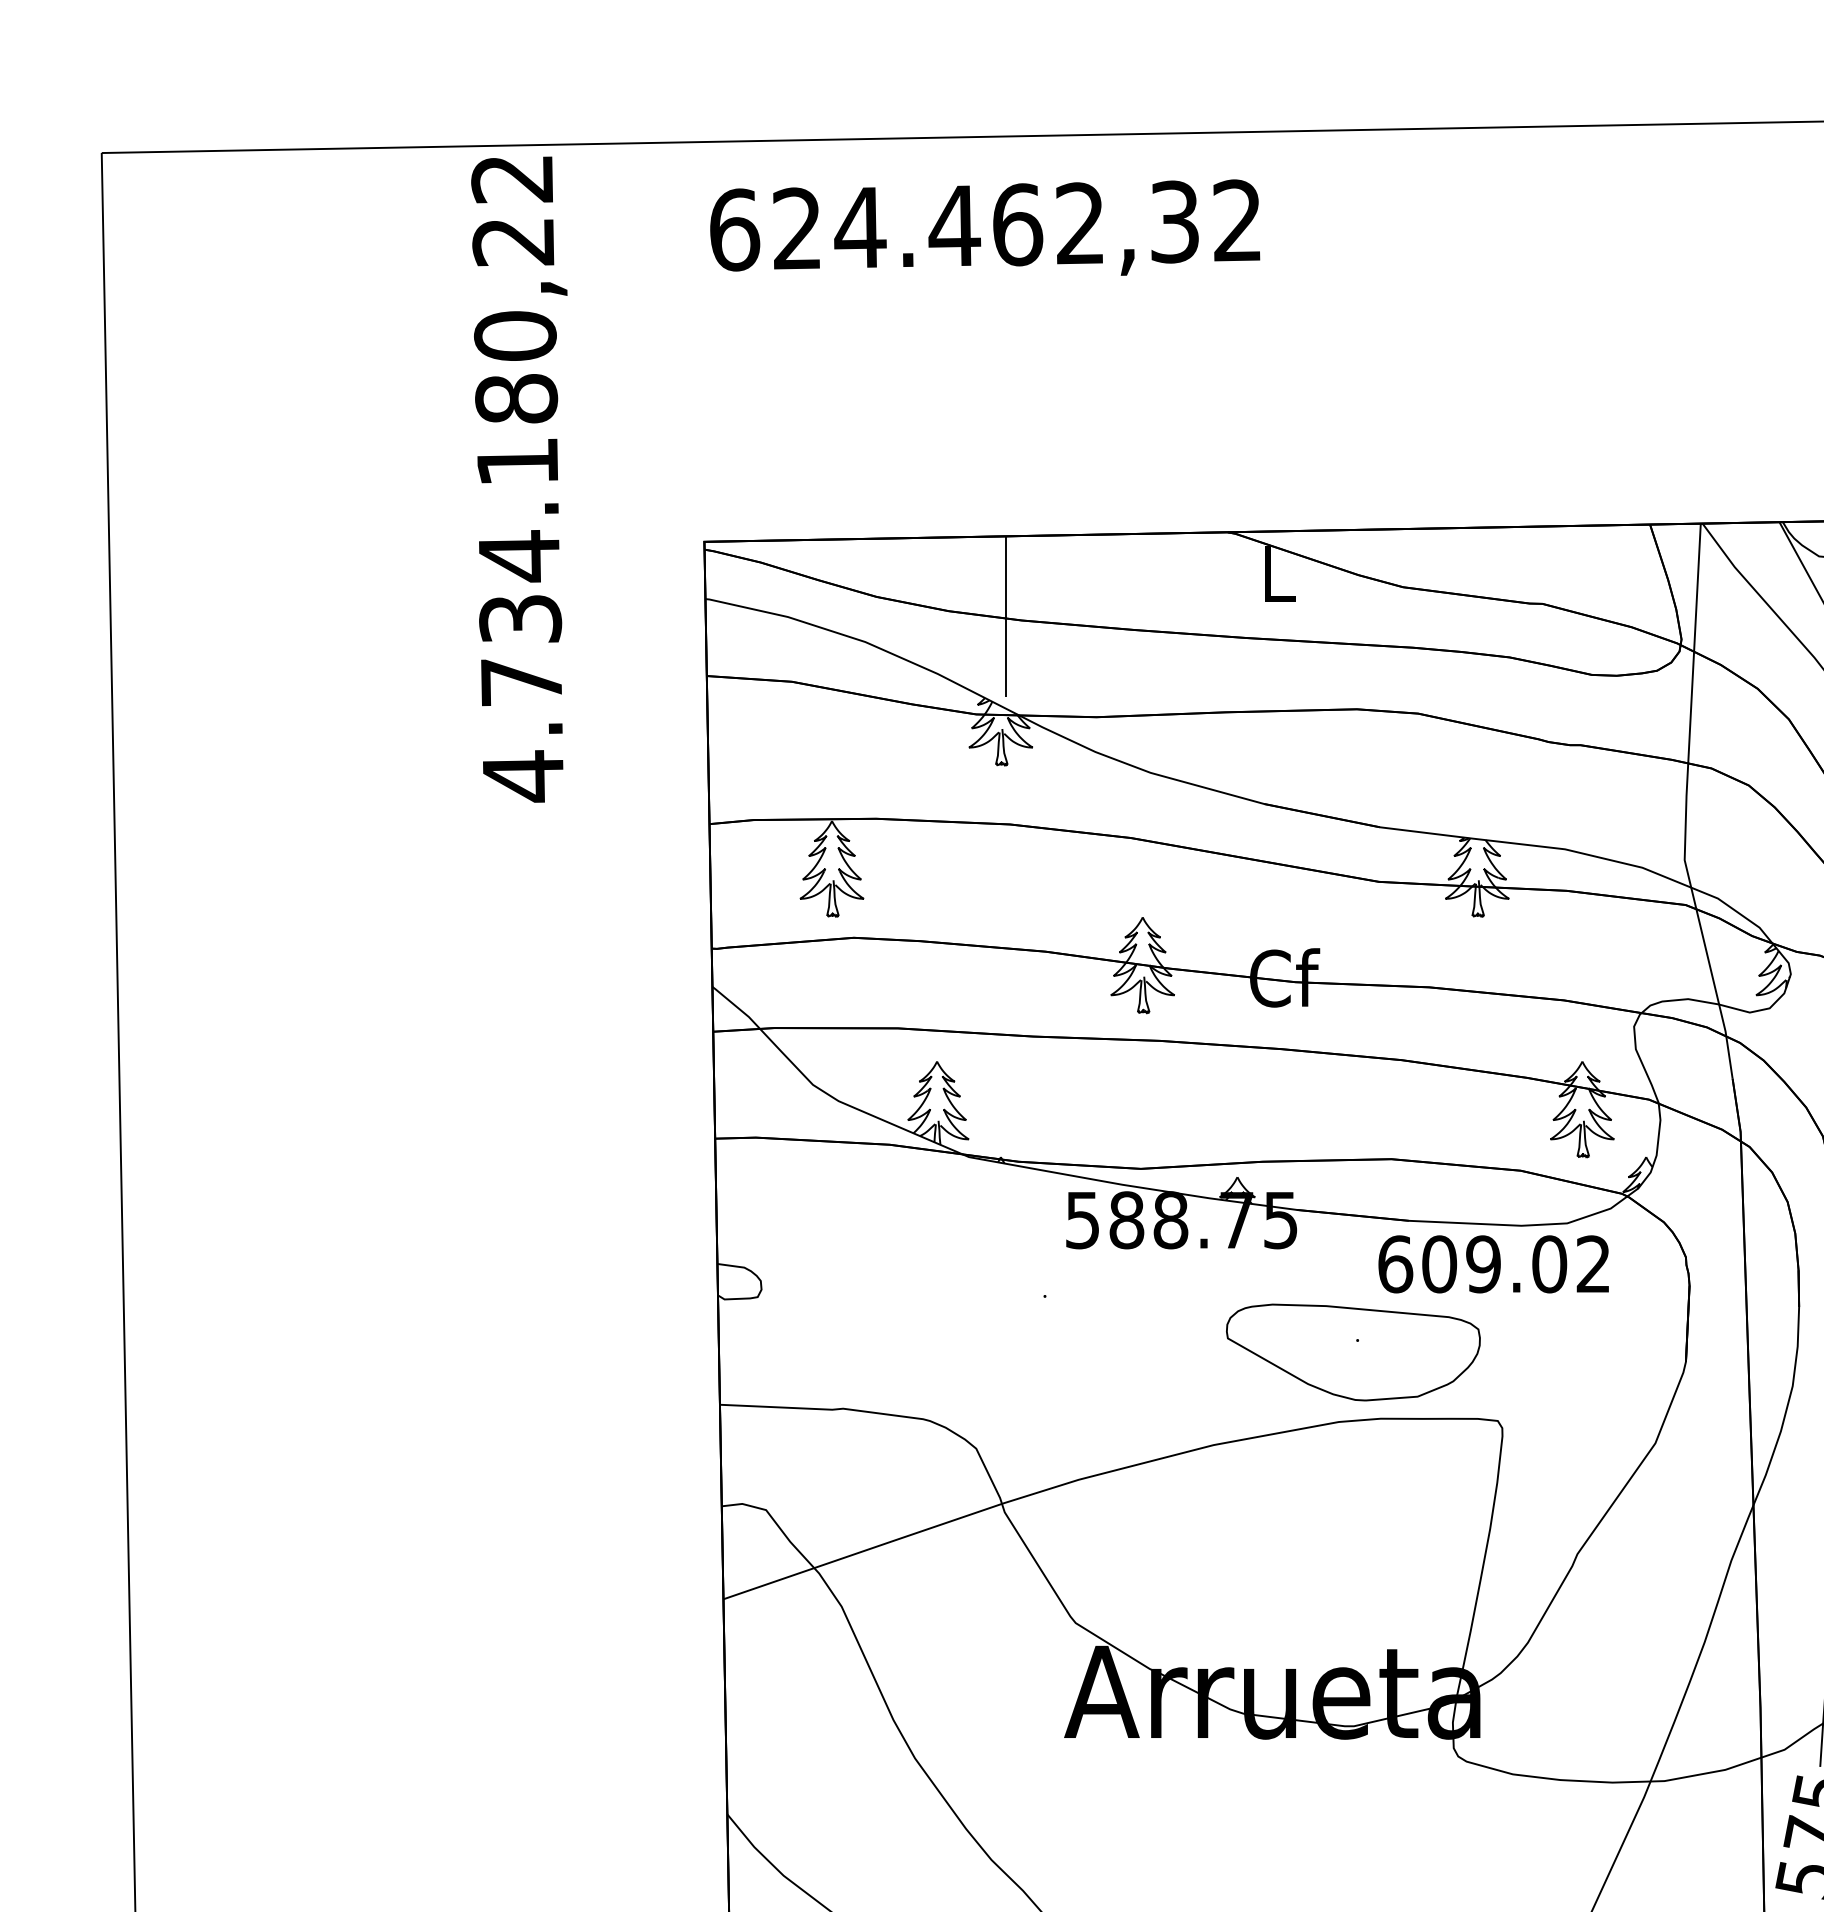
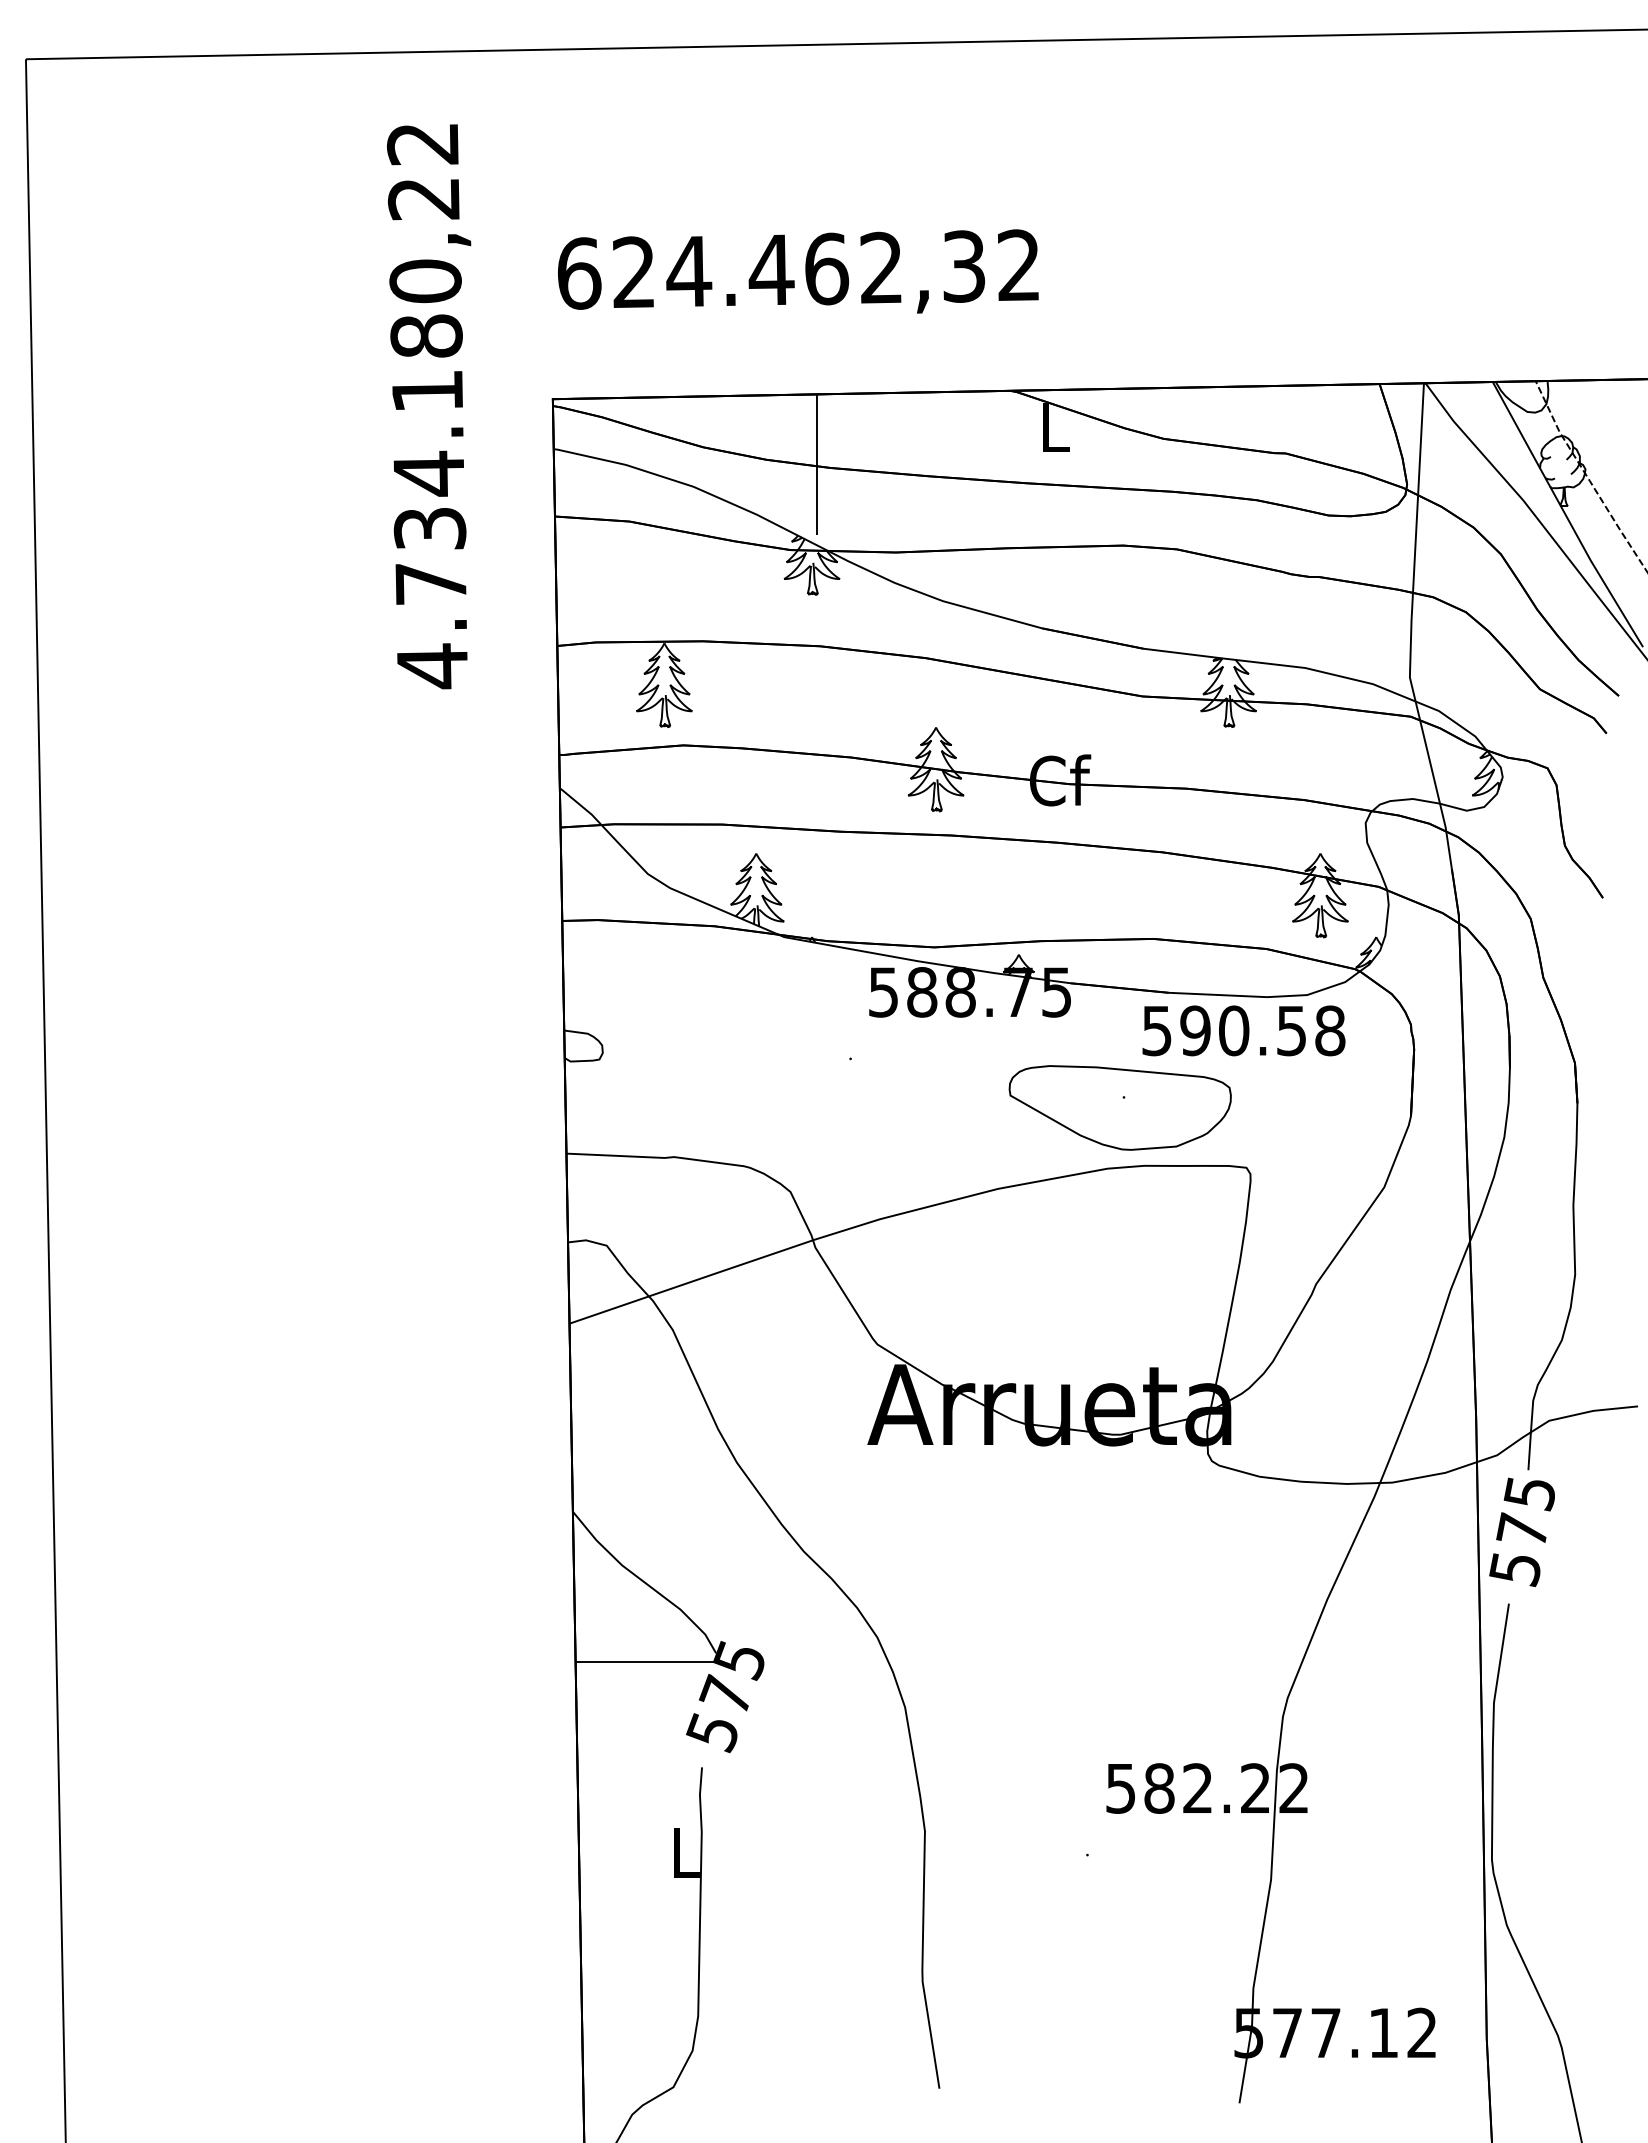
text: (985, 227) -> (798, 271), moved
text: (519, 479) -> (429, 406), moved
text: (1494, 1263) -> (1243, 1030), 609.02 -> 590.58

